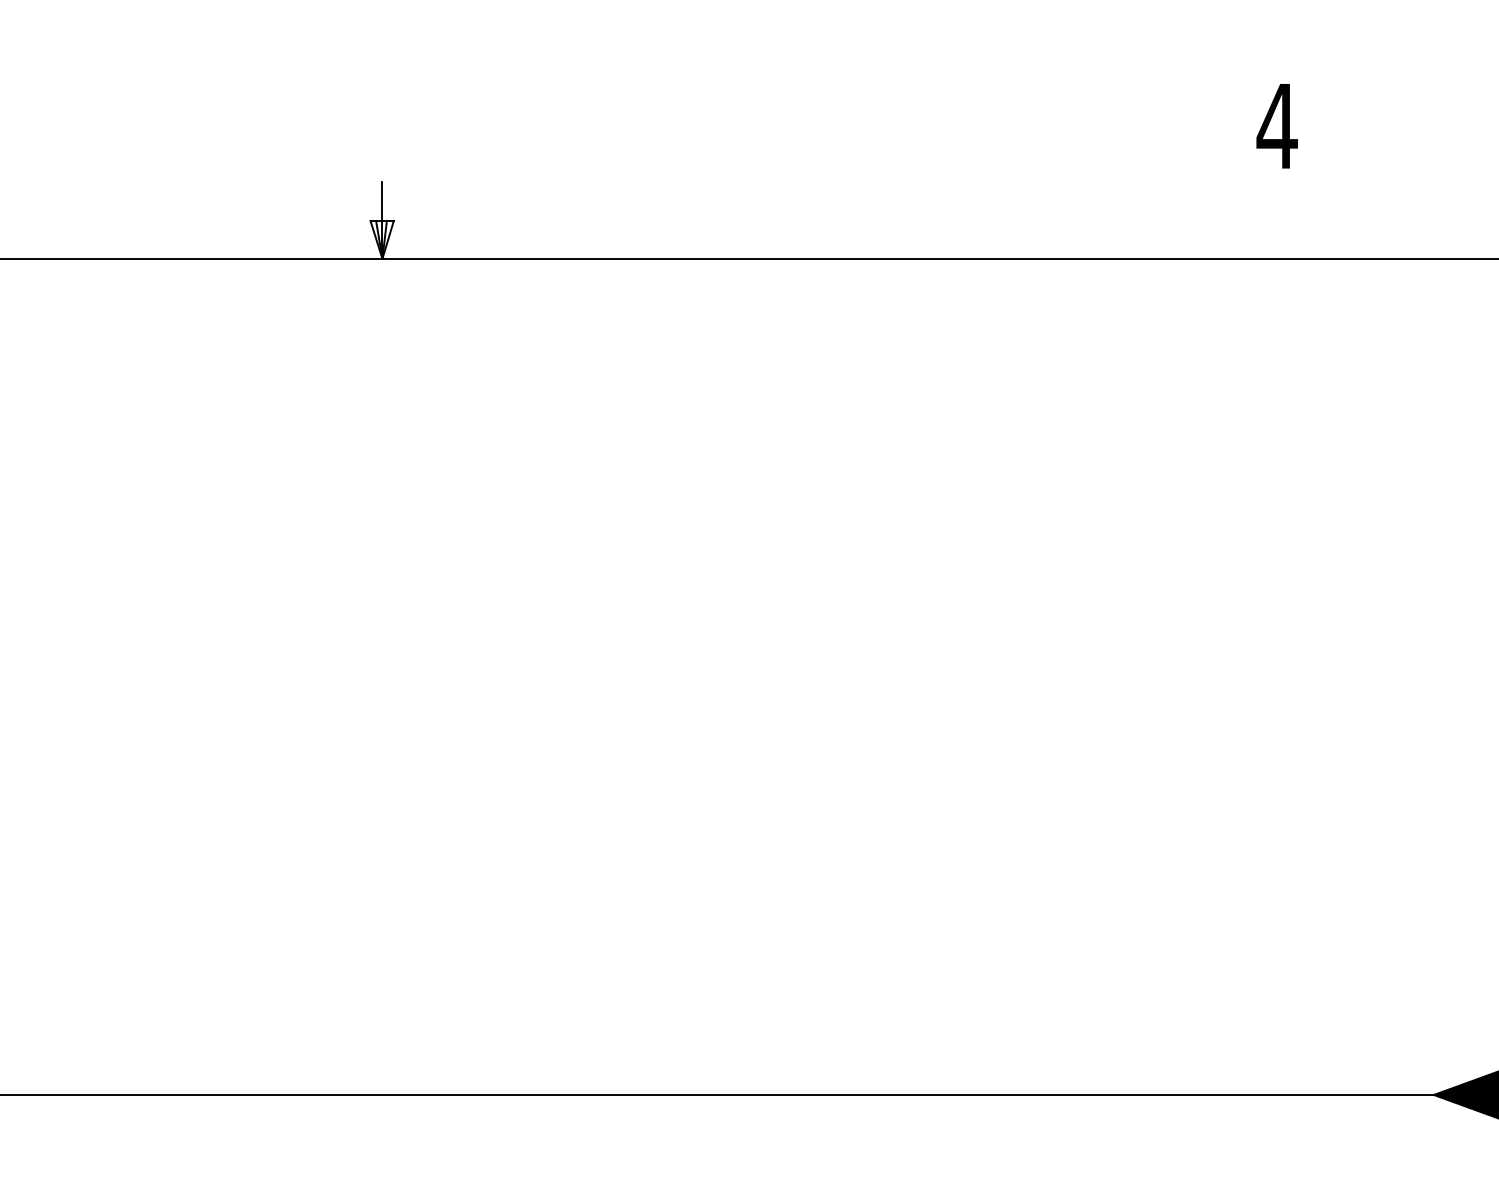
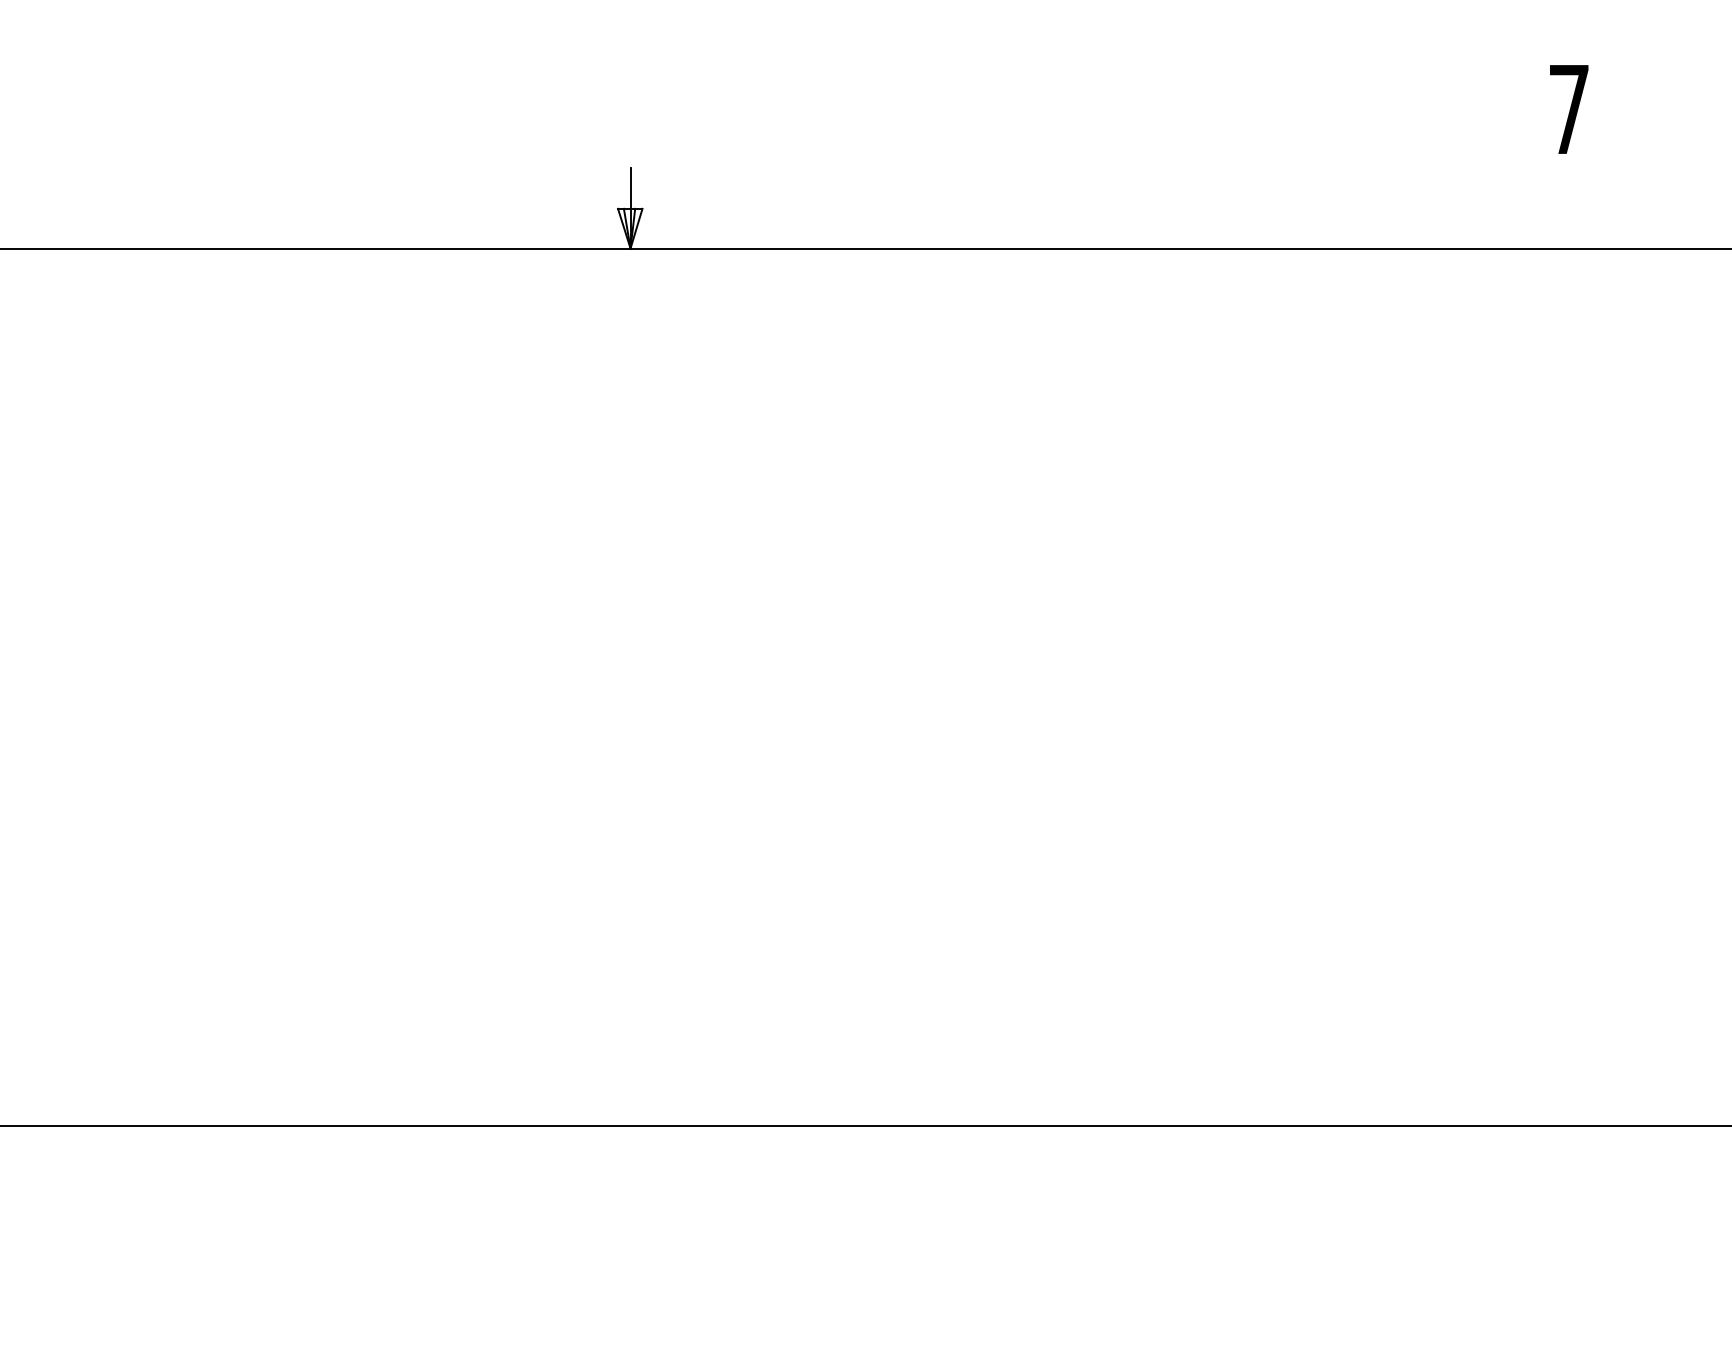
text: (1276, 126) -> (1568, 109), 4 -> 7

